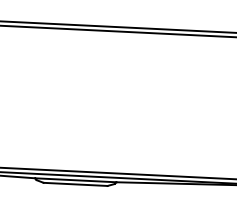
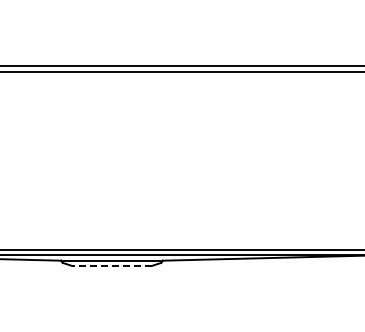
line: (75, 184) -> (111, 265), solid -> dashed

